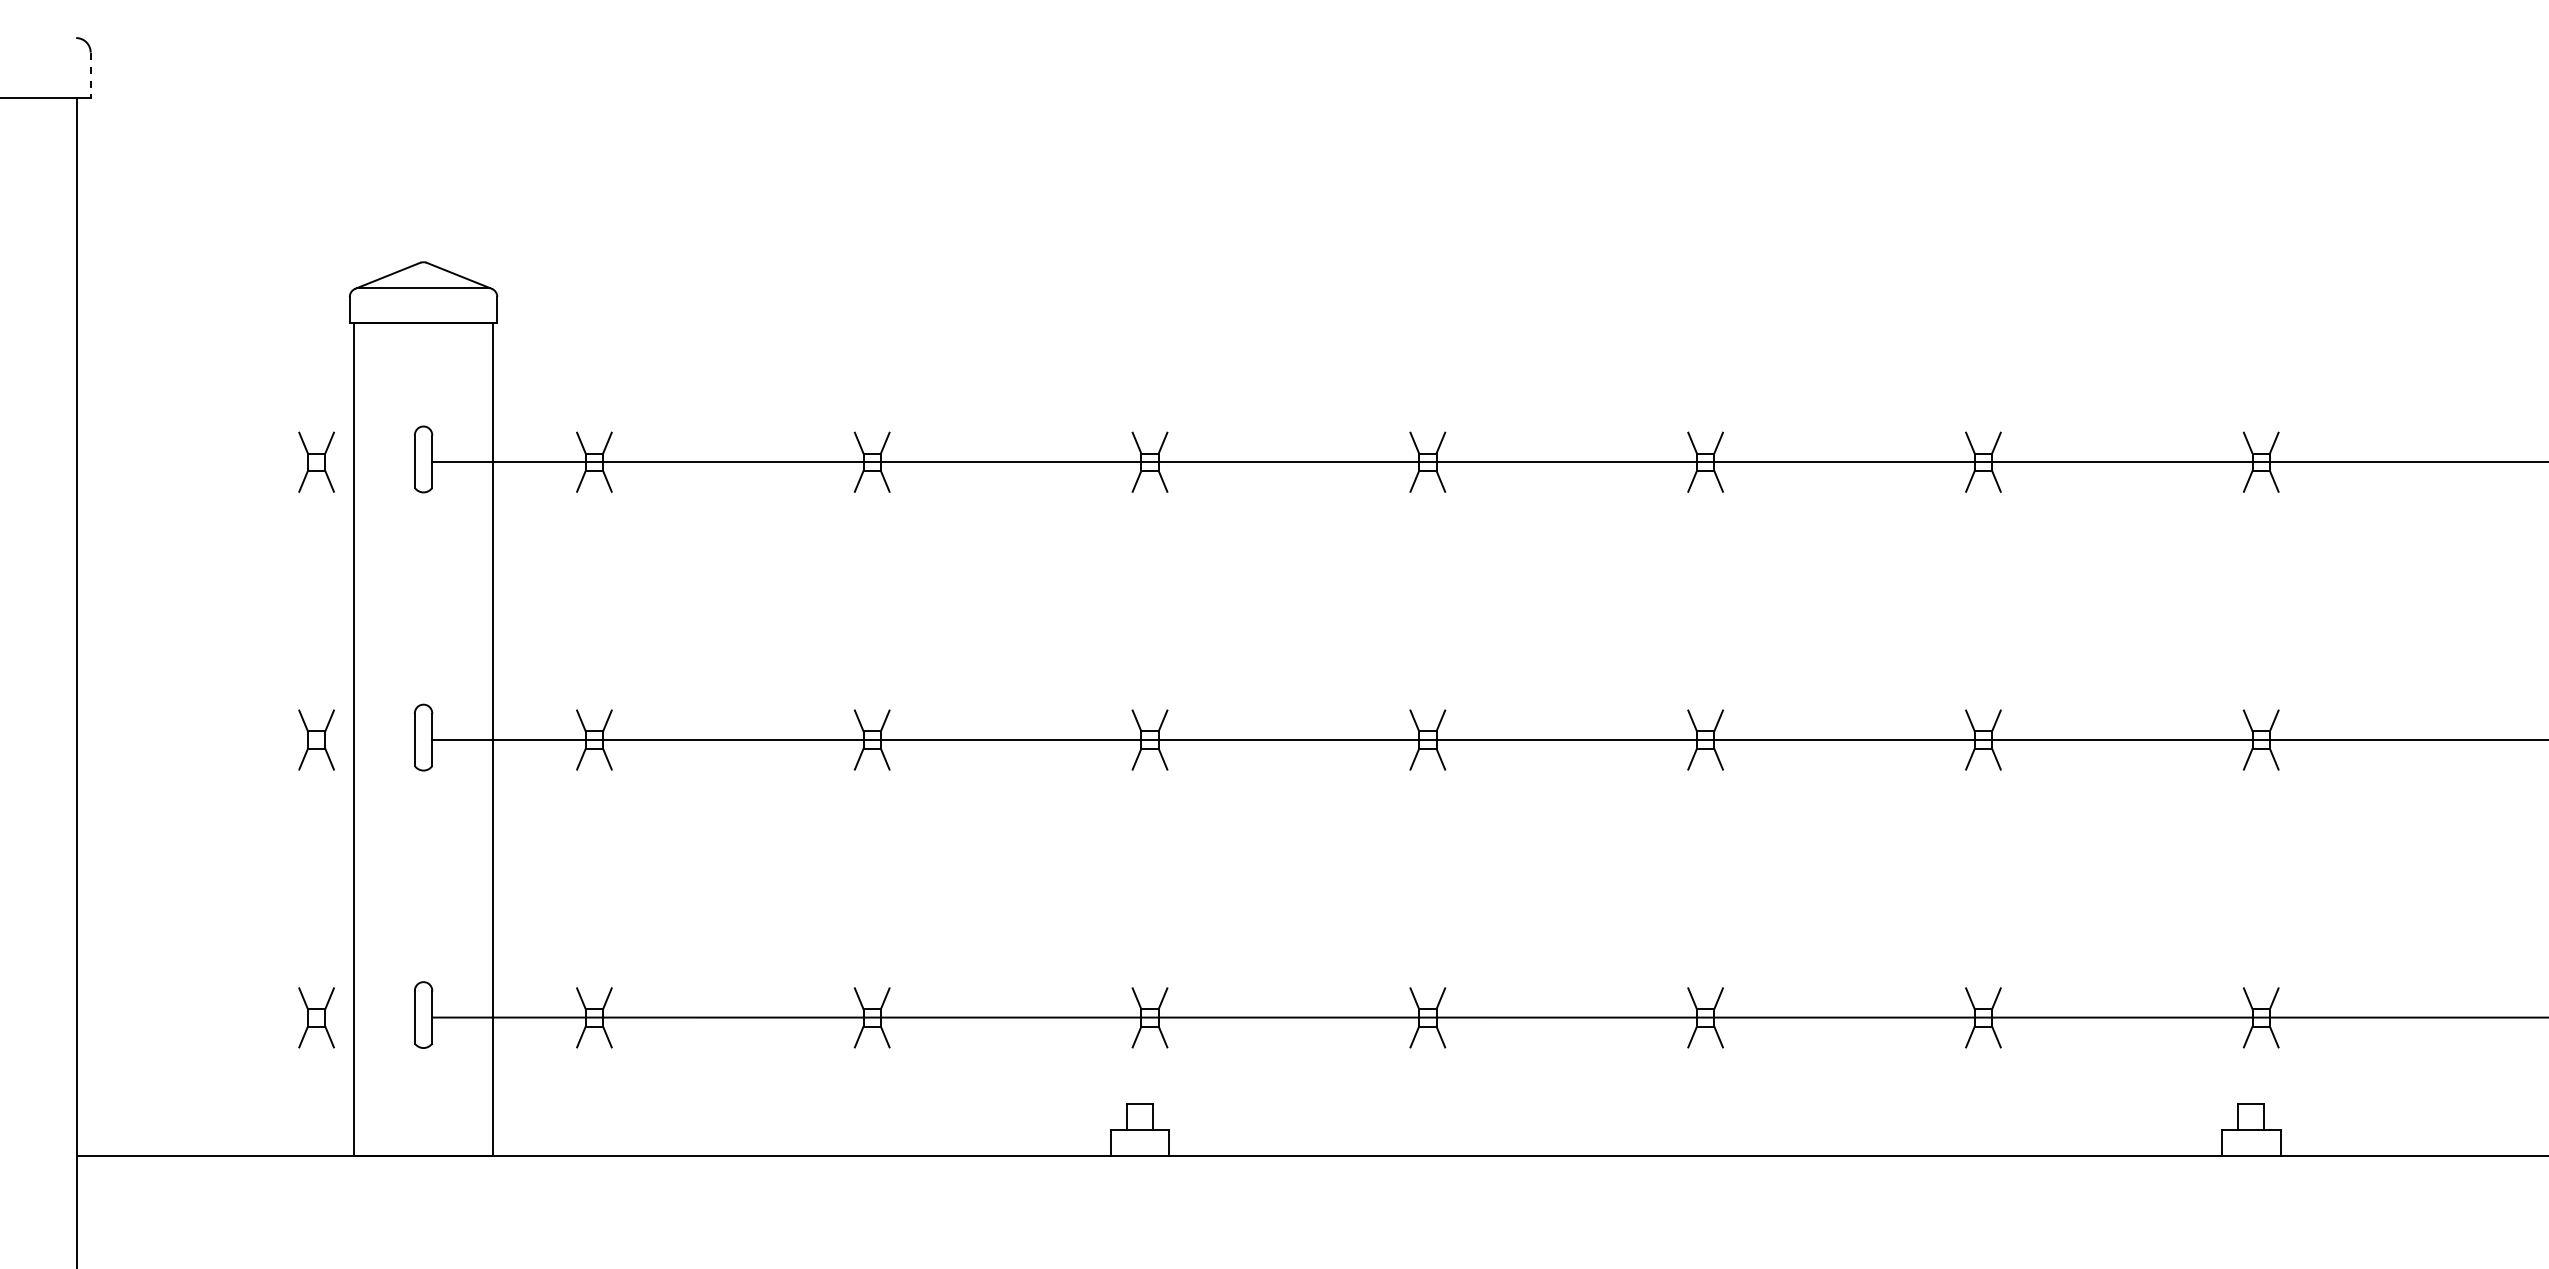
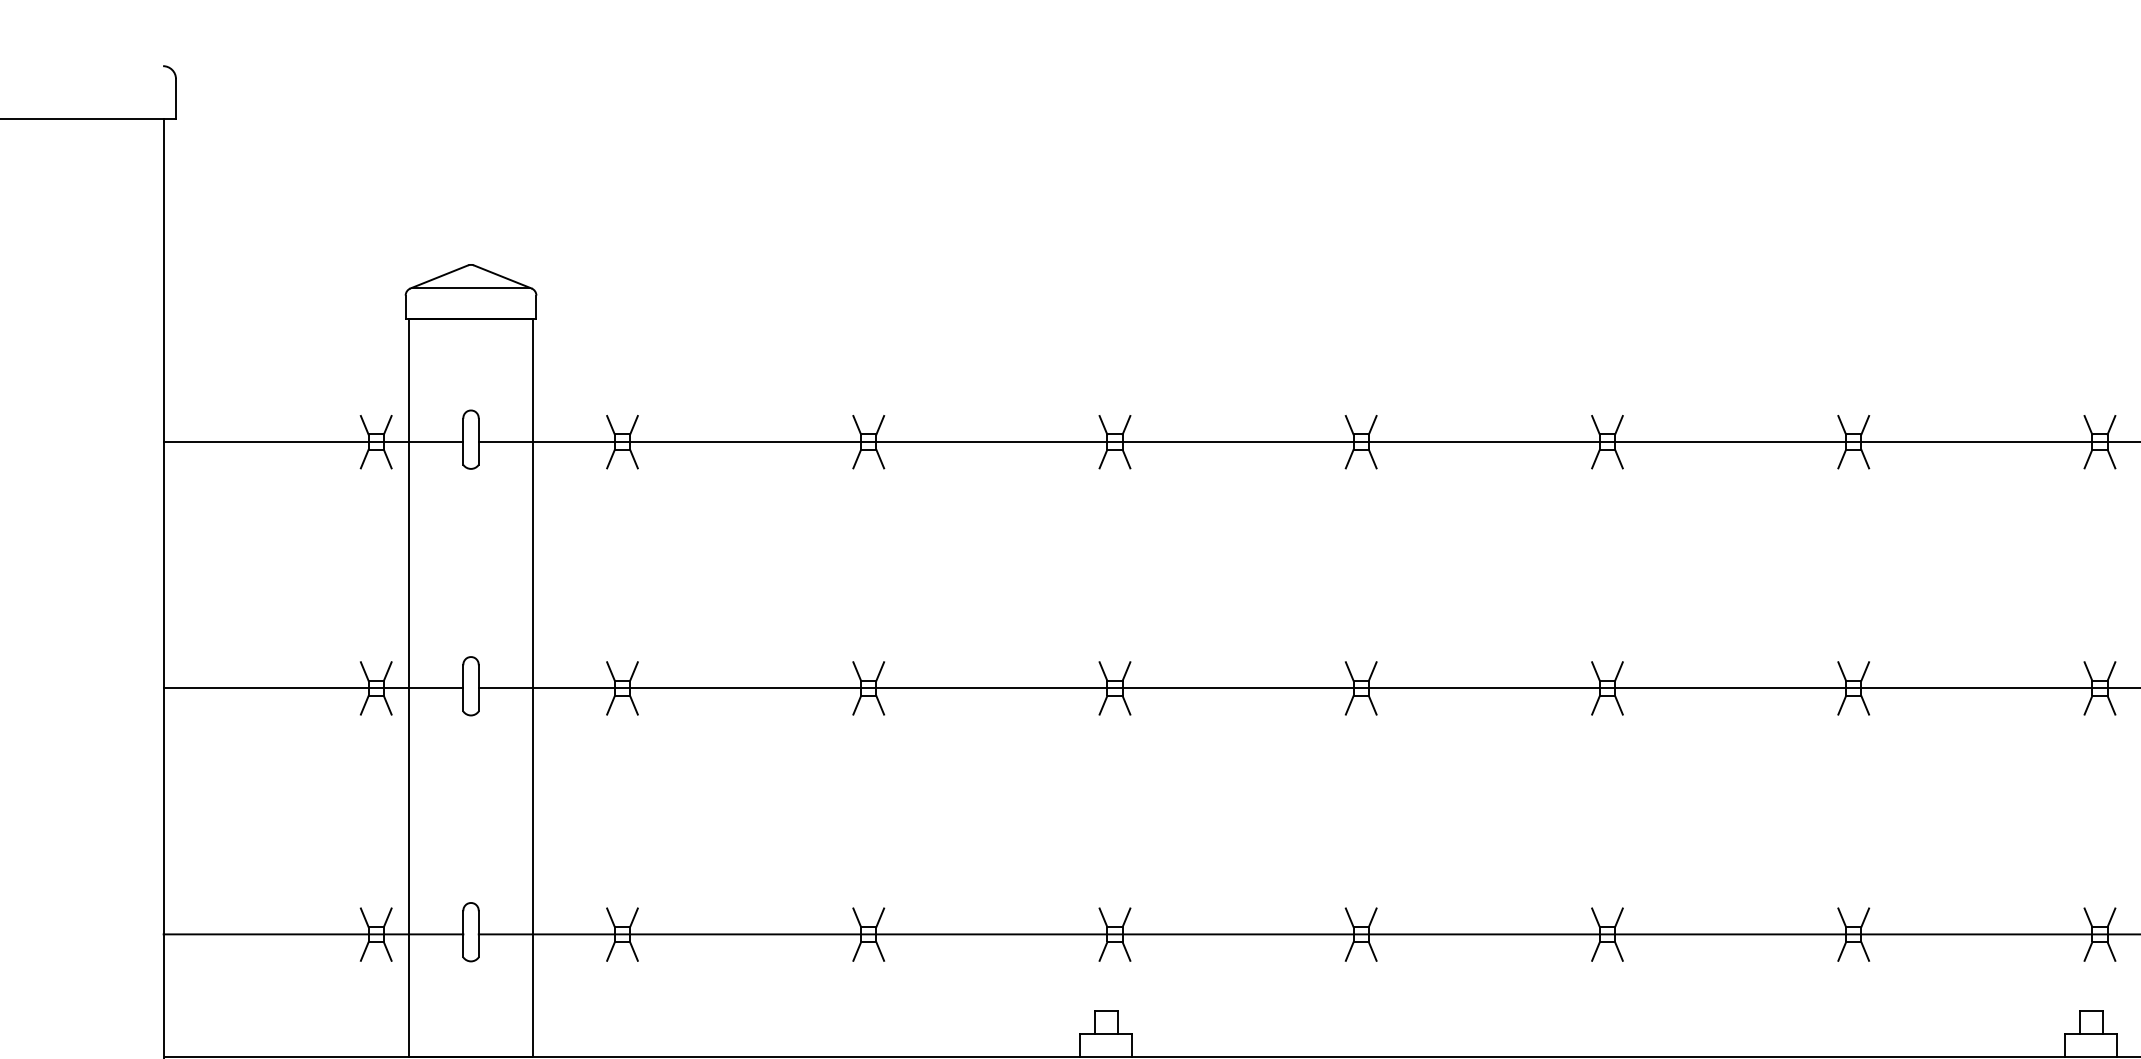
line: (90, 75) -> (175, 99), dashed -> solid
line: (245, 461) -> (313, 441), added
line: (245, 739) -> (313, 687), added
line: (245, 1017) -> (313, 934), added

